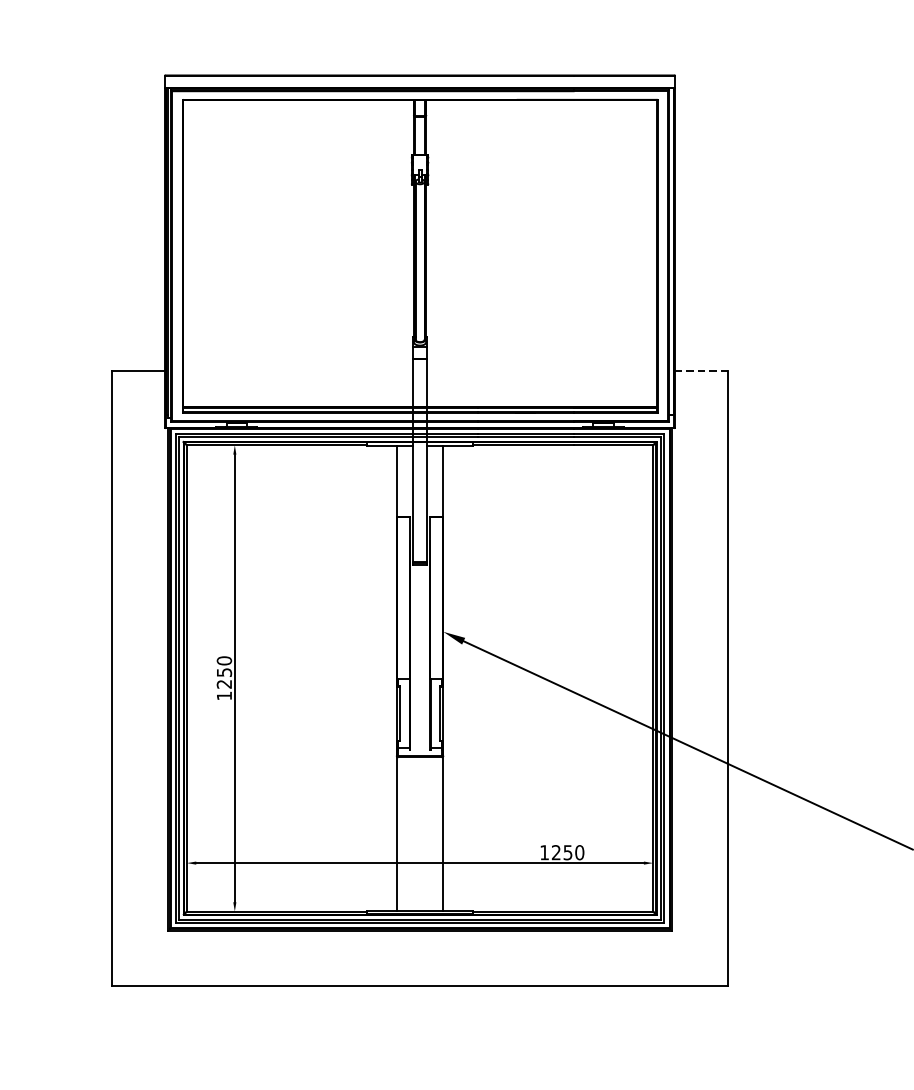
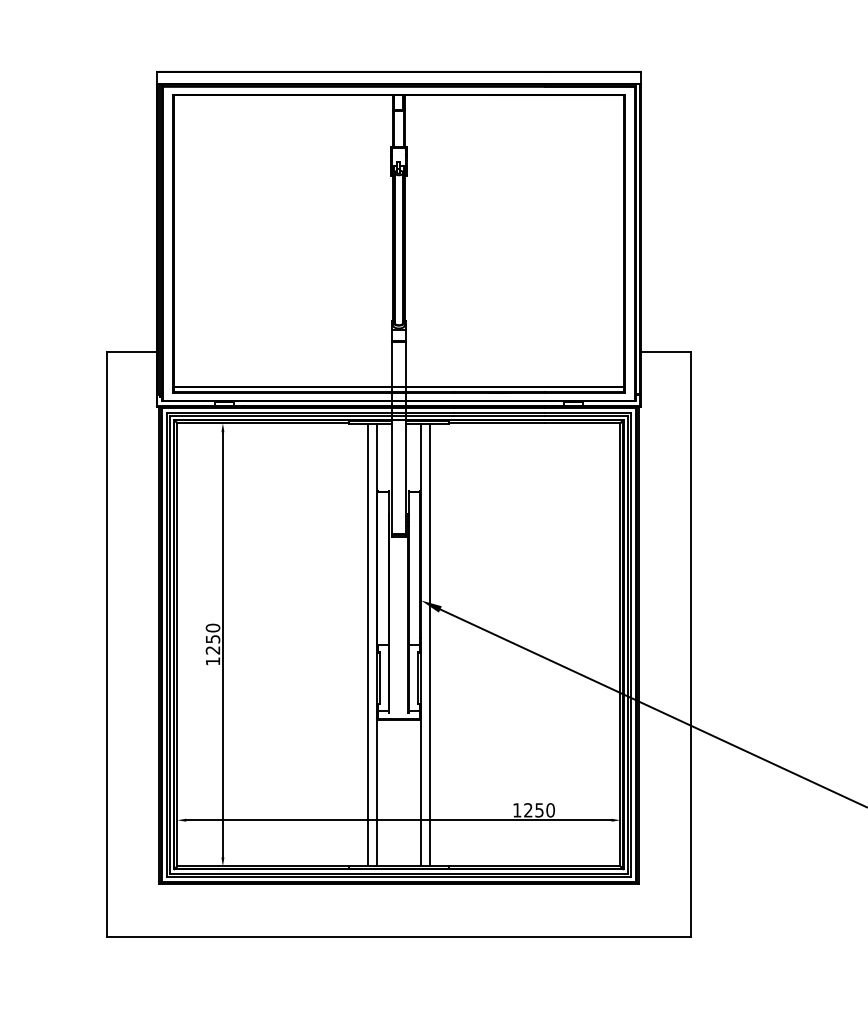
line: (701, 370) -> (666, 352), dashed -> solid
line: (387, 678) -> (367, 644), added
line: (452, 678) -> (429, 644), added

